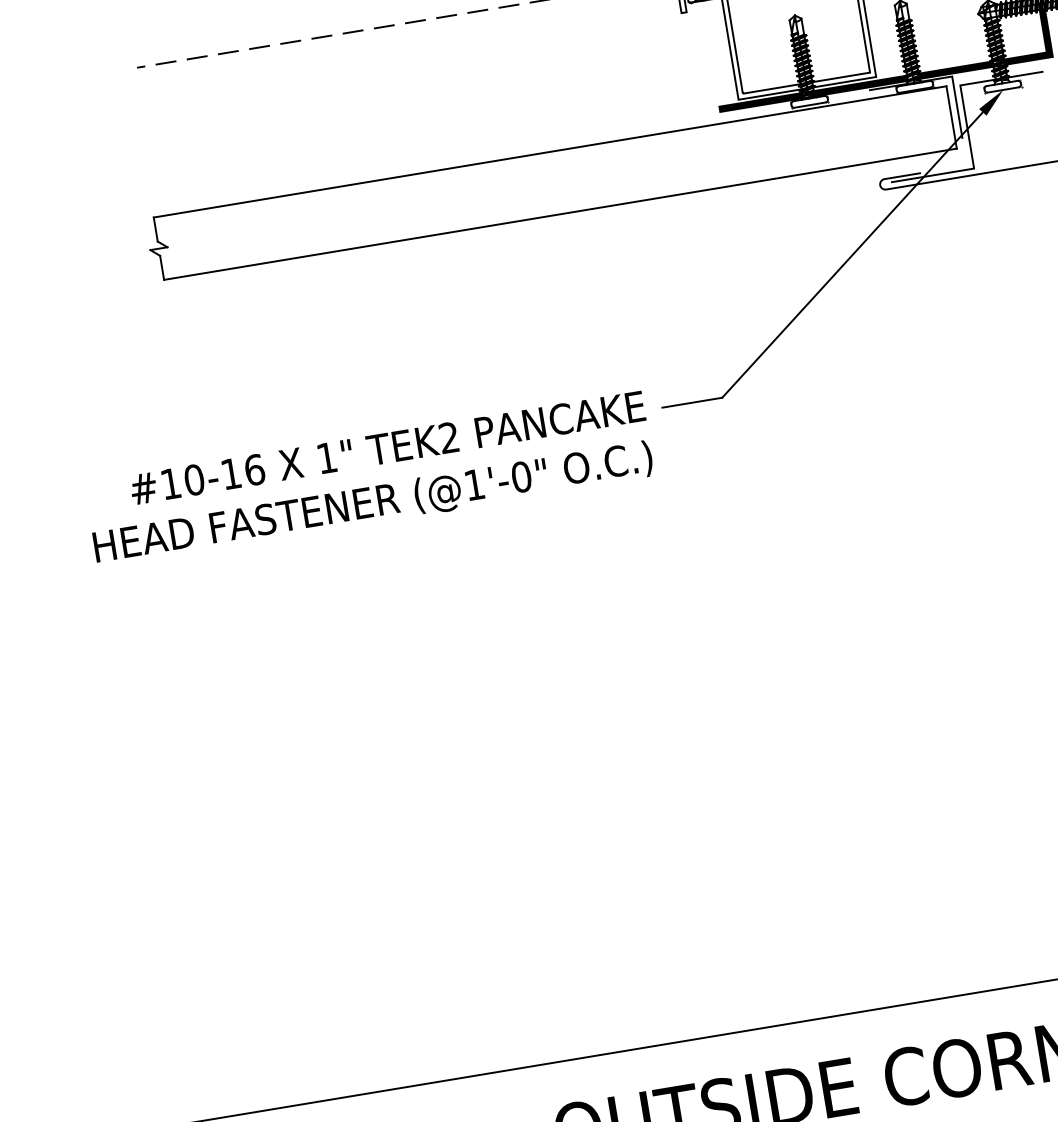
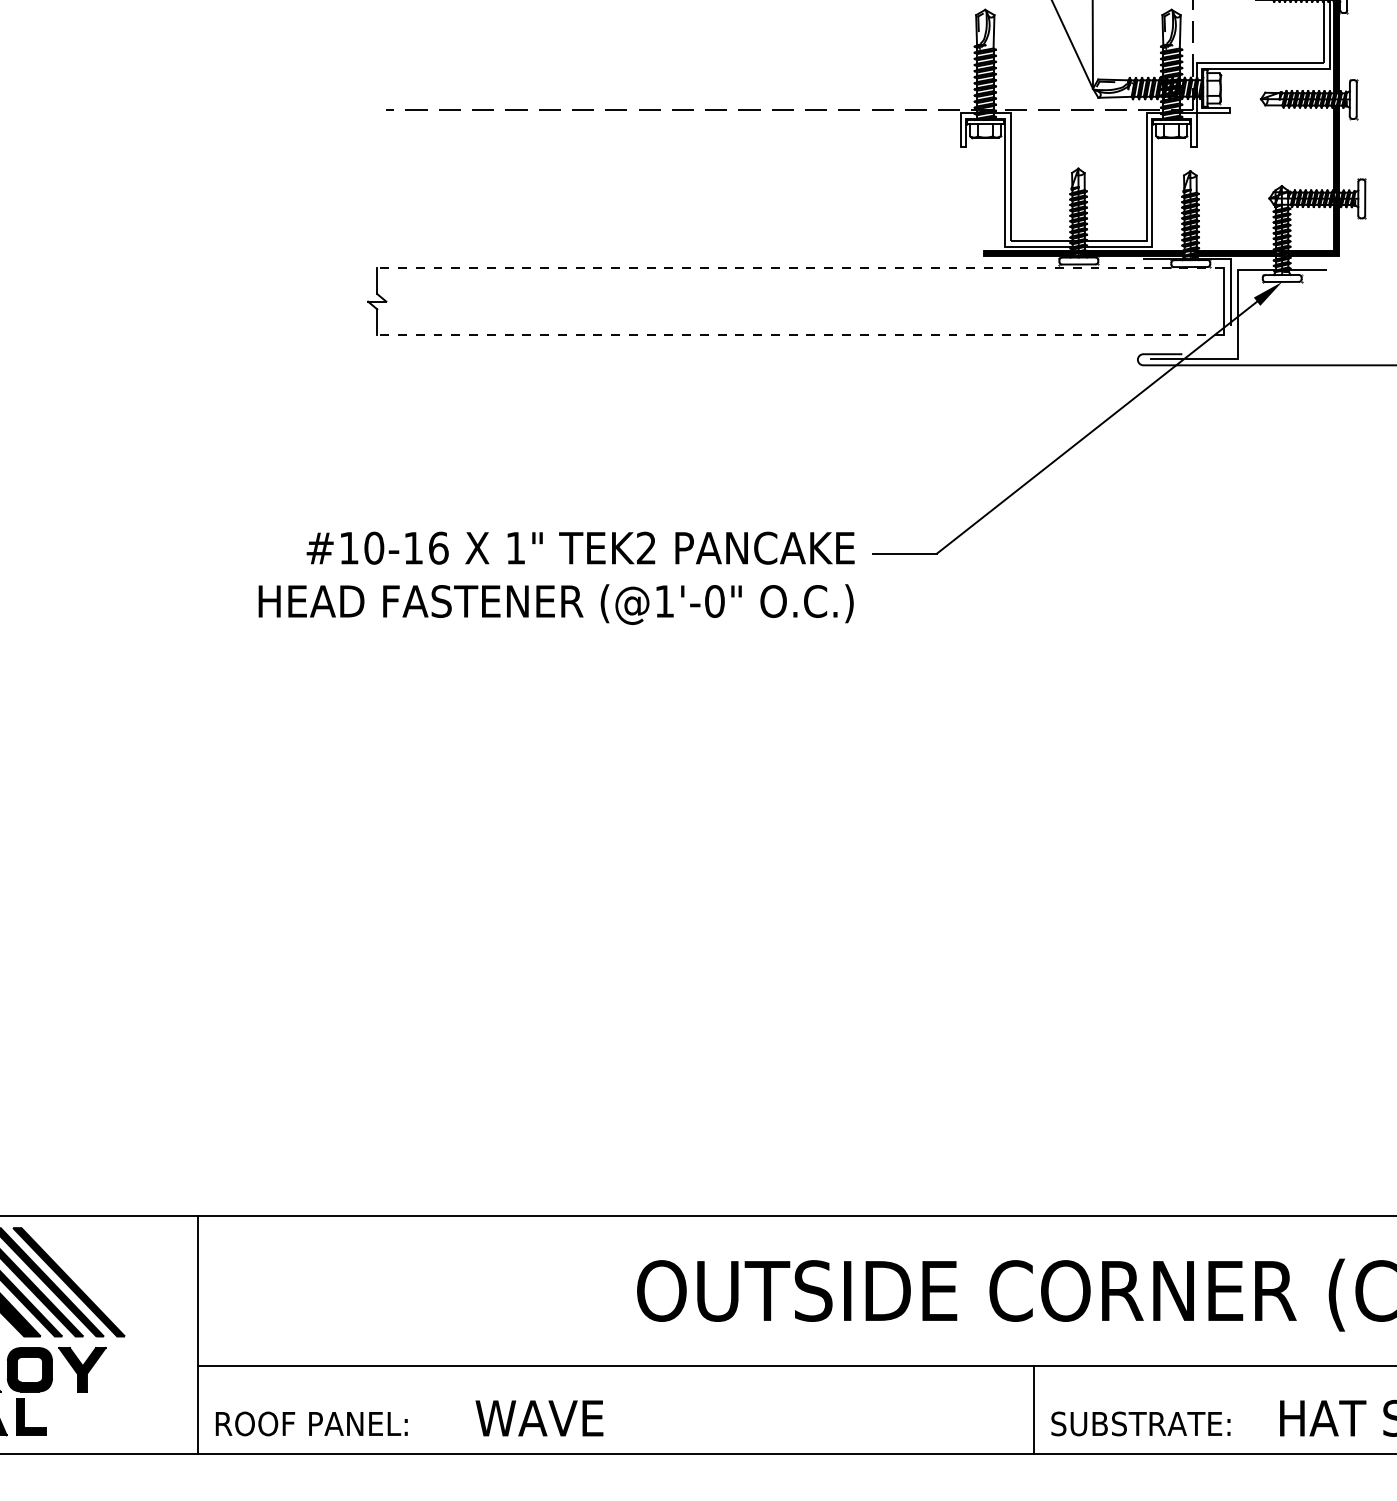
line: (550, 152) -> (800, 268), solid -> dashed
line: (560, 213) -> (800, 334), solid -> dashed

